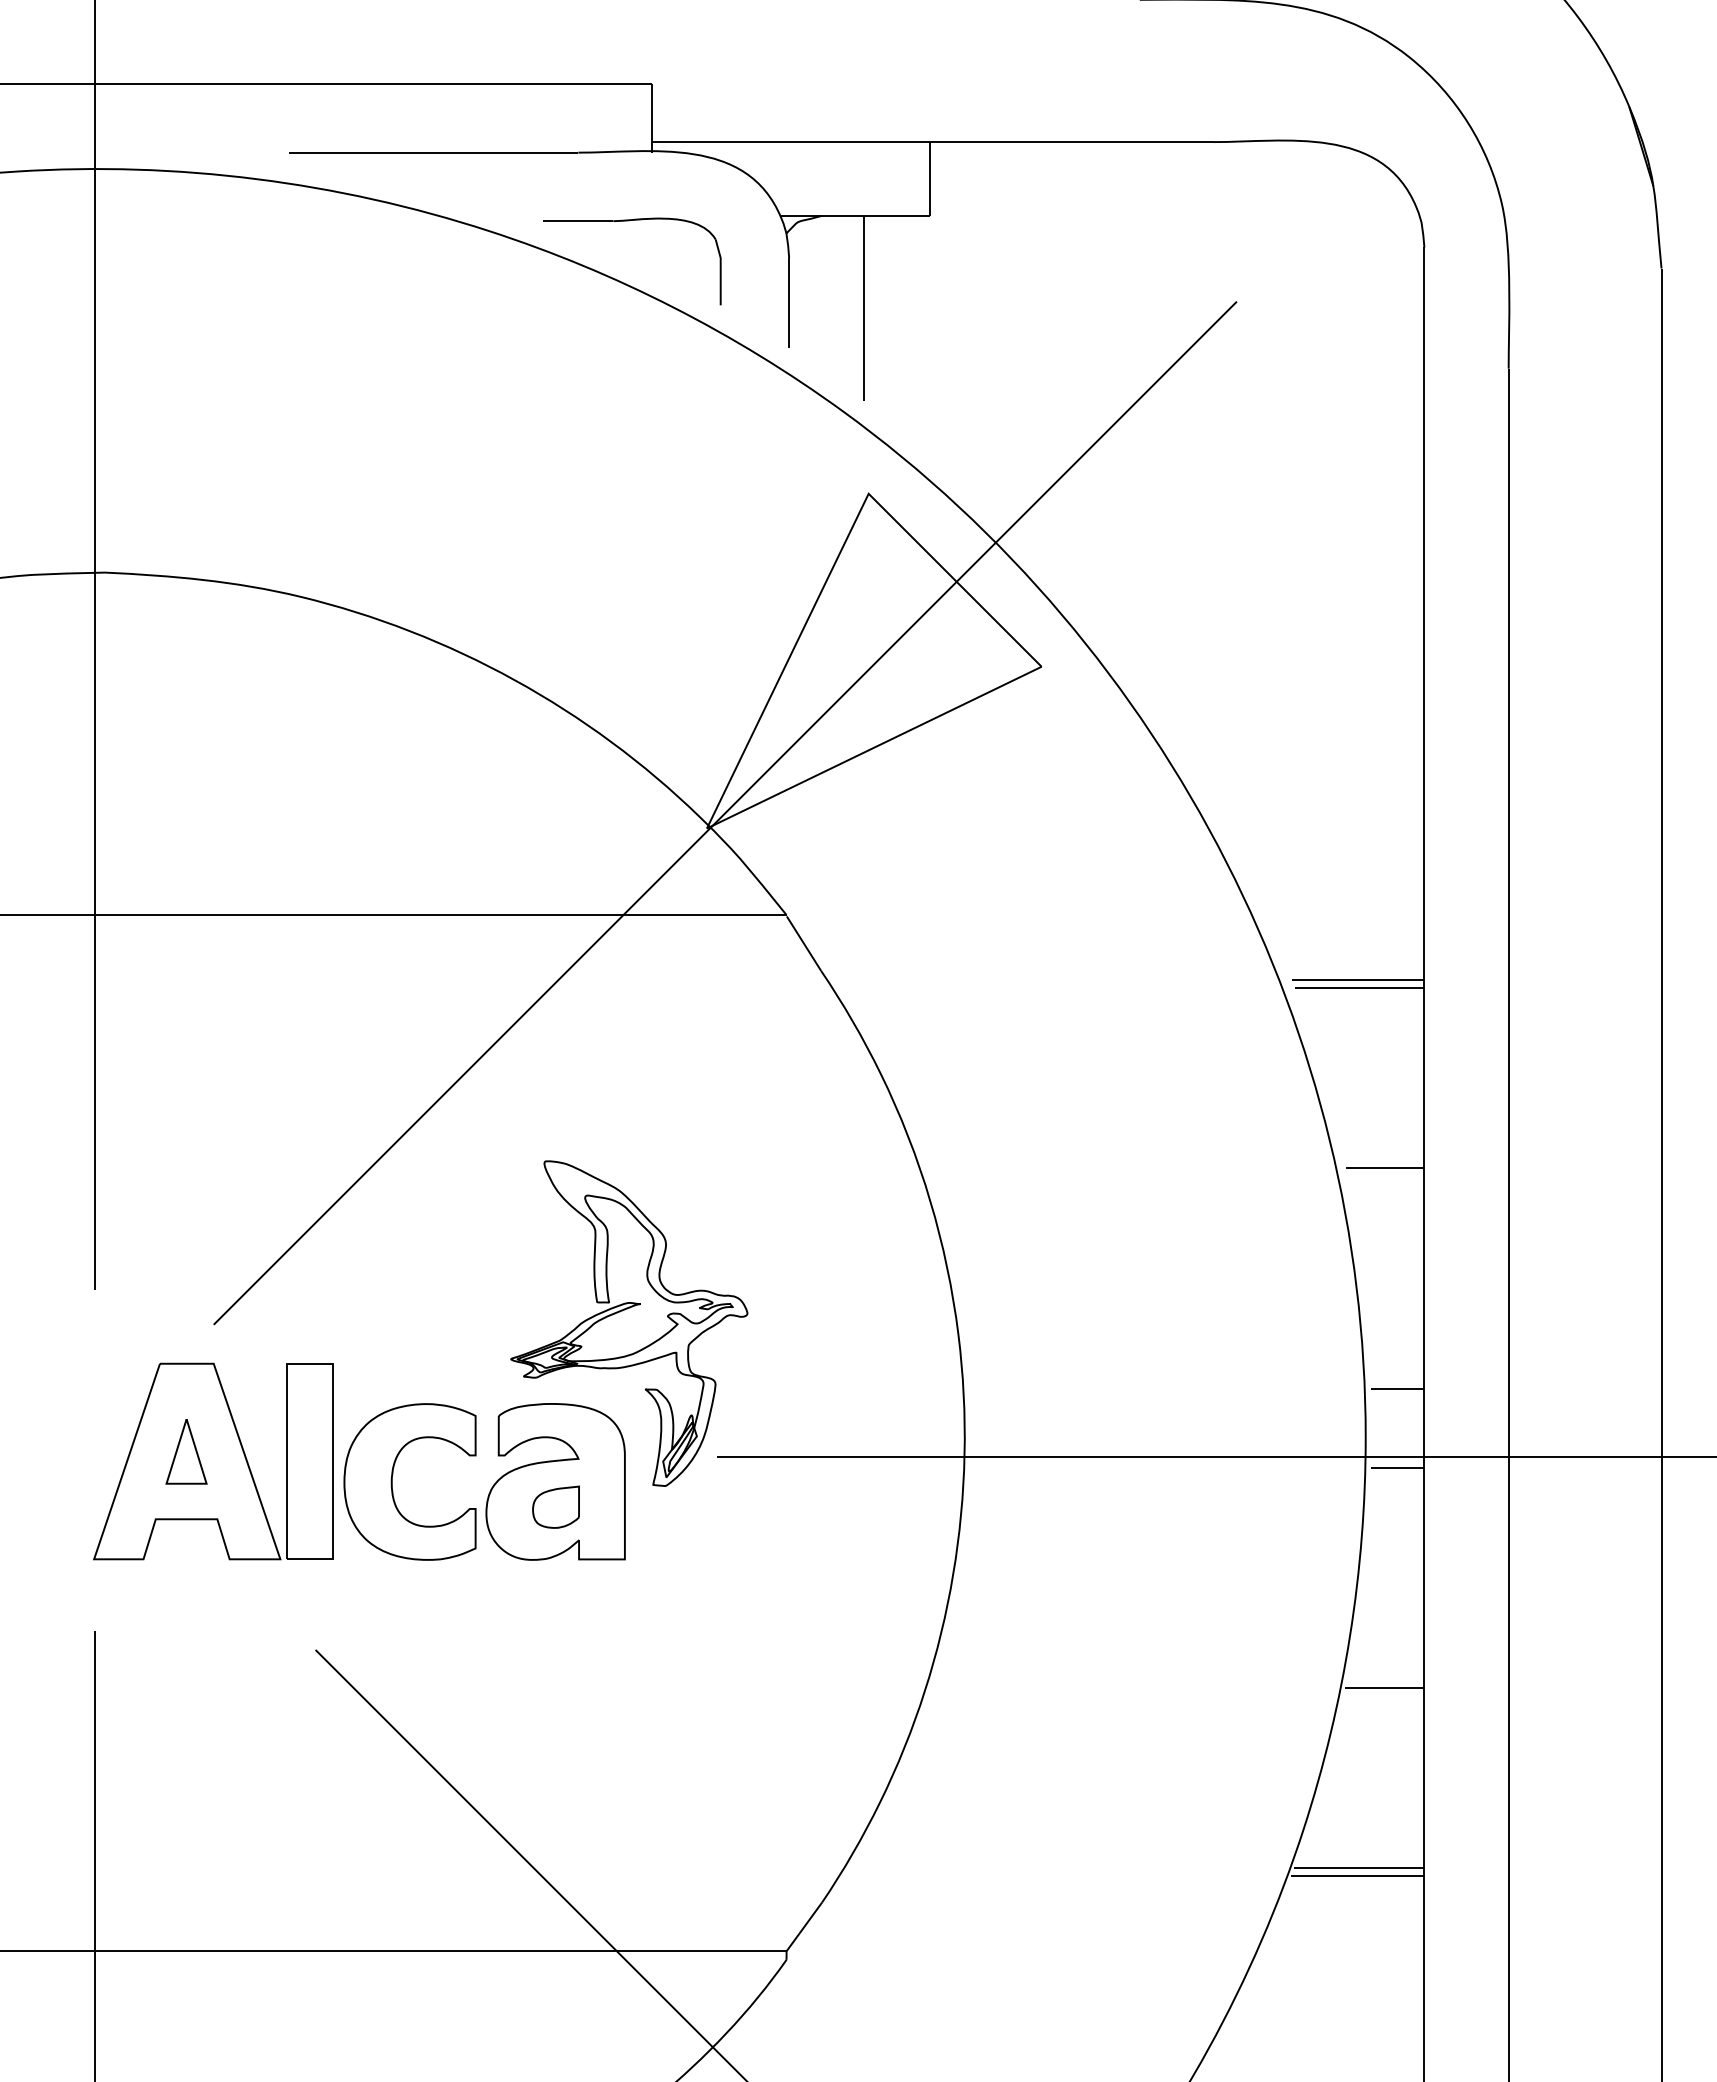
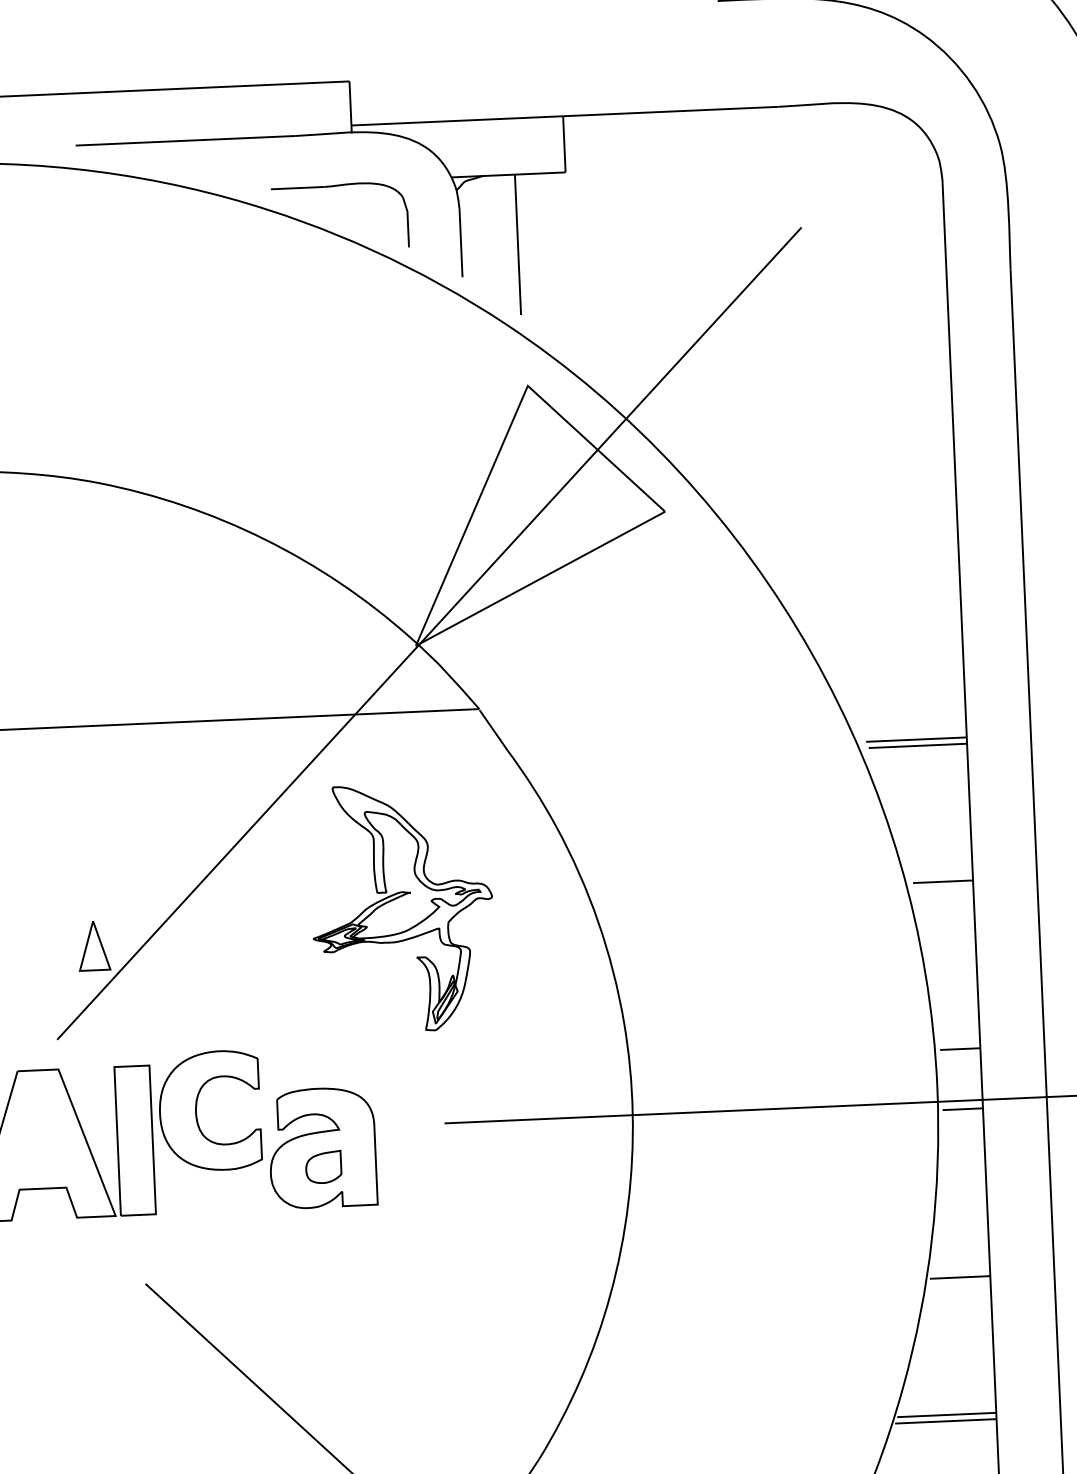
part: (622, 1311) -> (396, 899), moved
part: (186, 1451) -> (94, 945), moved
part: (392, 1481) -> (196, 1111), moved

